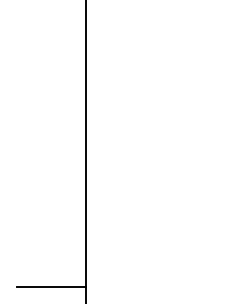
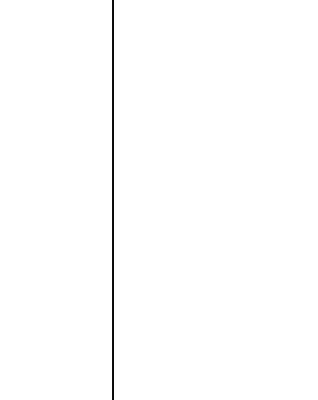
line: (51, 286) -> (67, 376), removed

